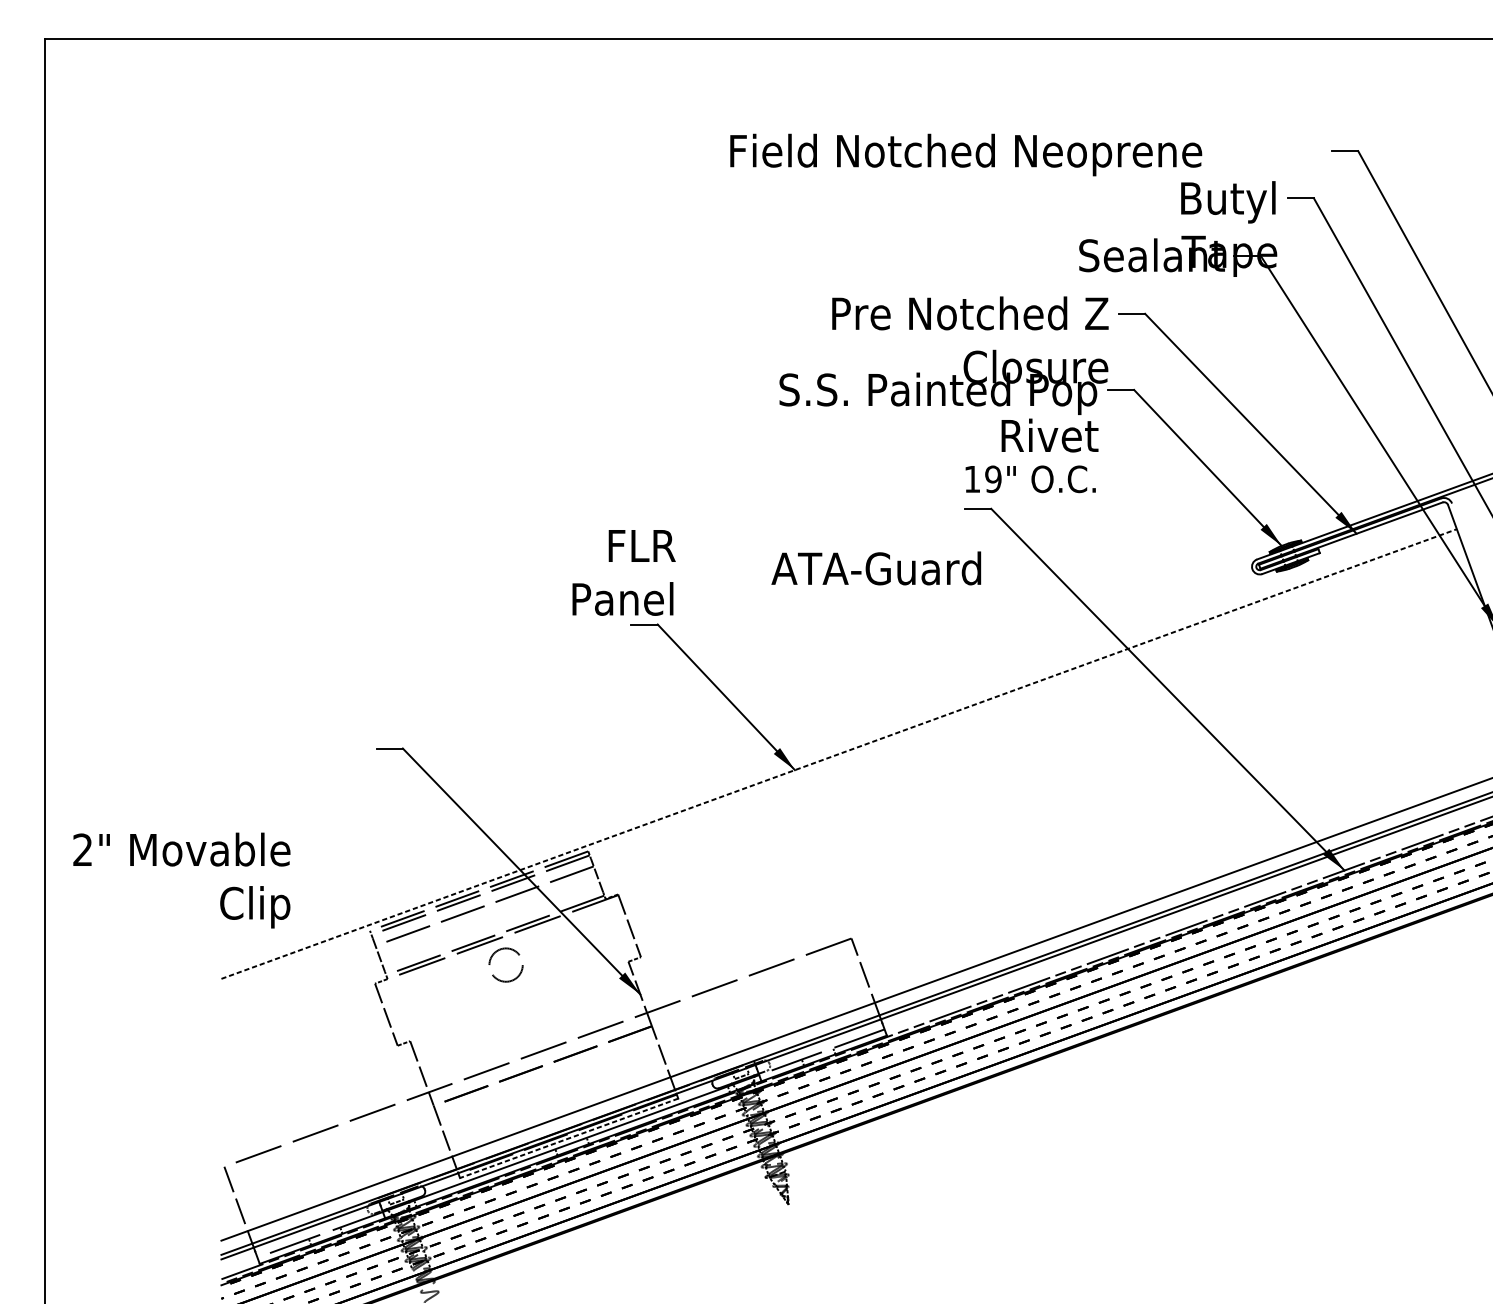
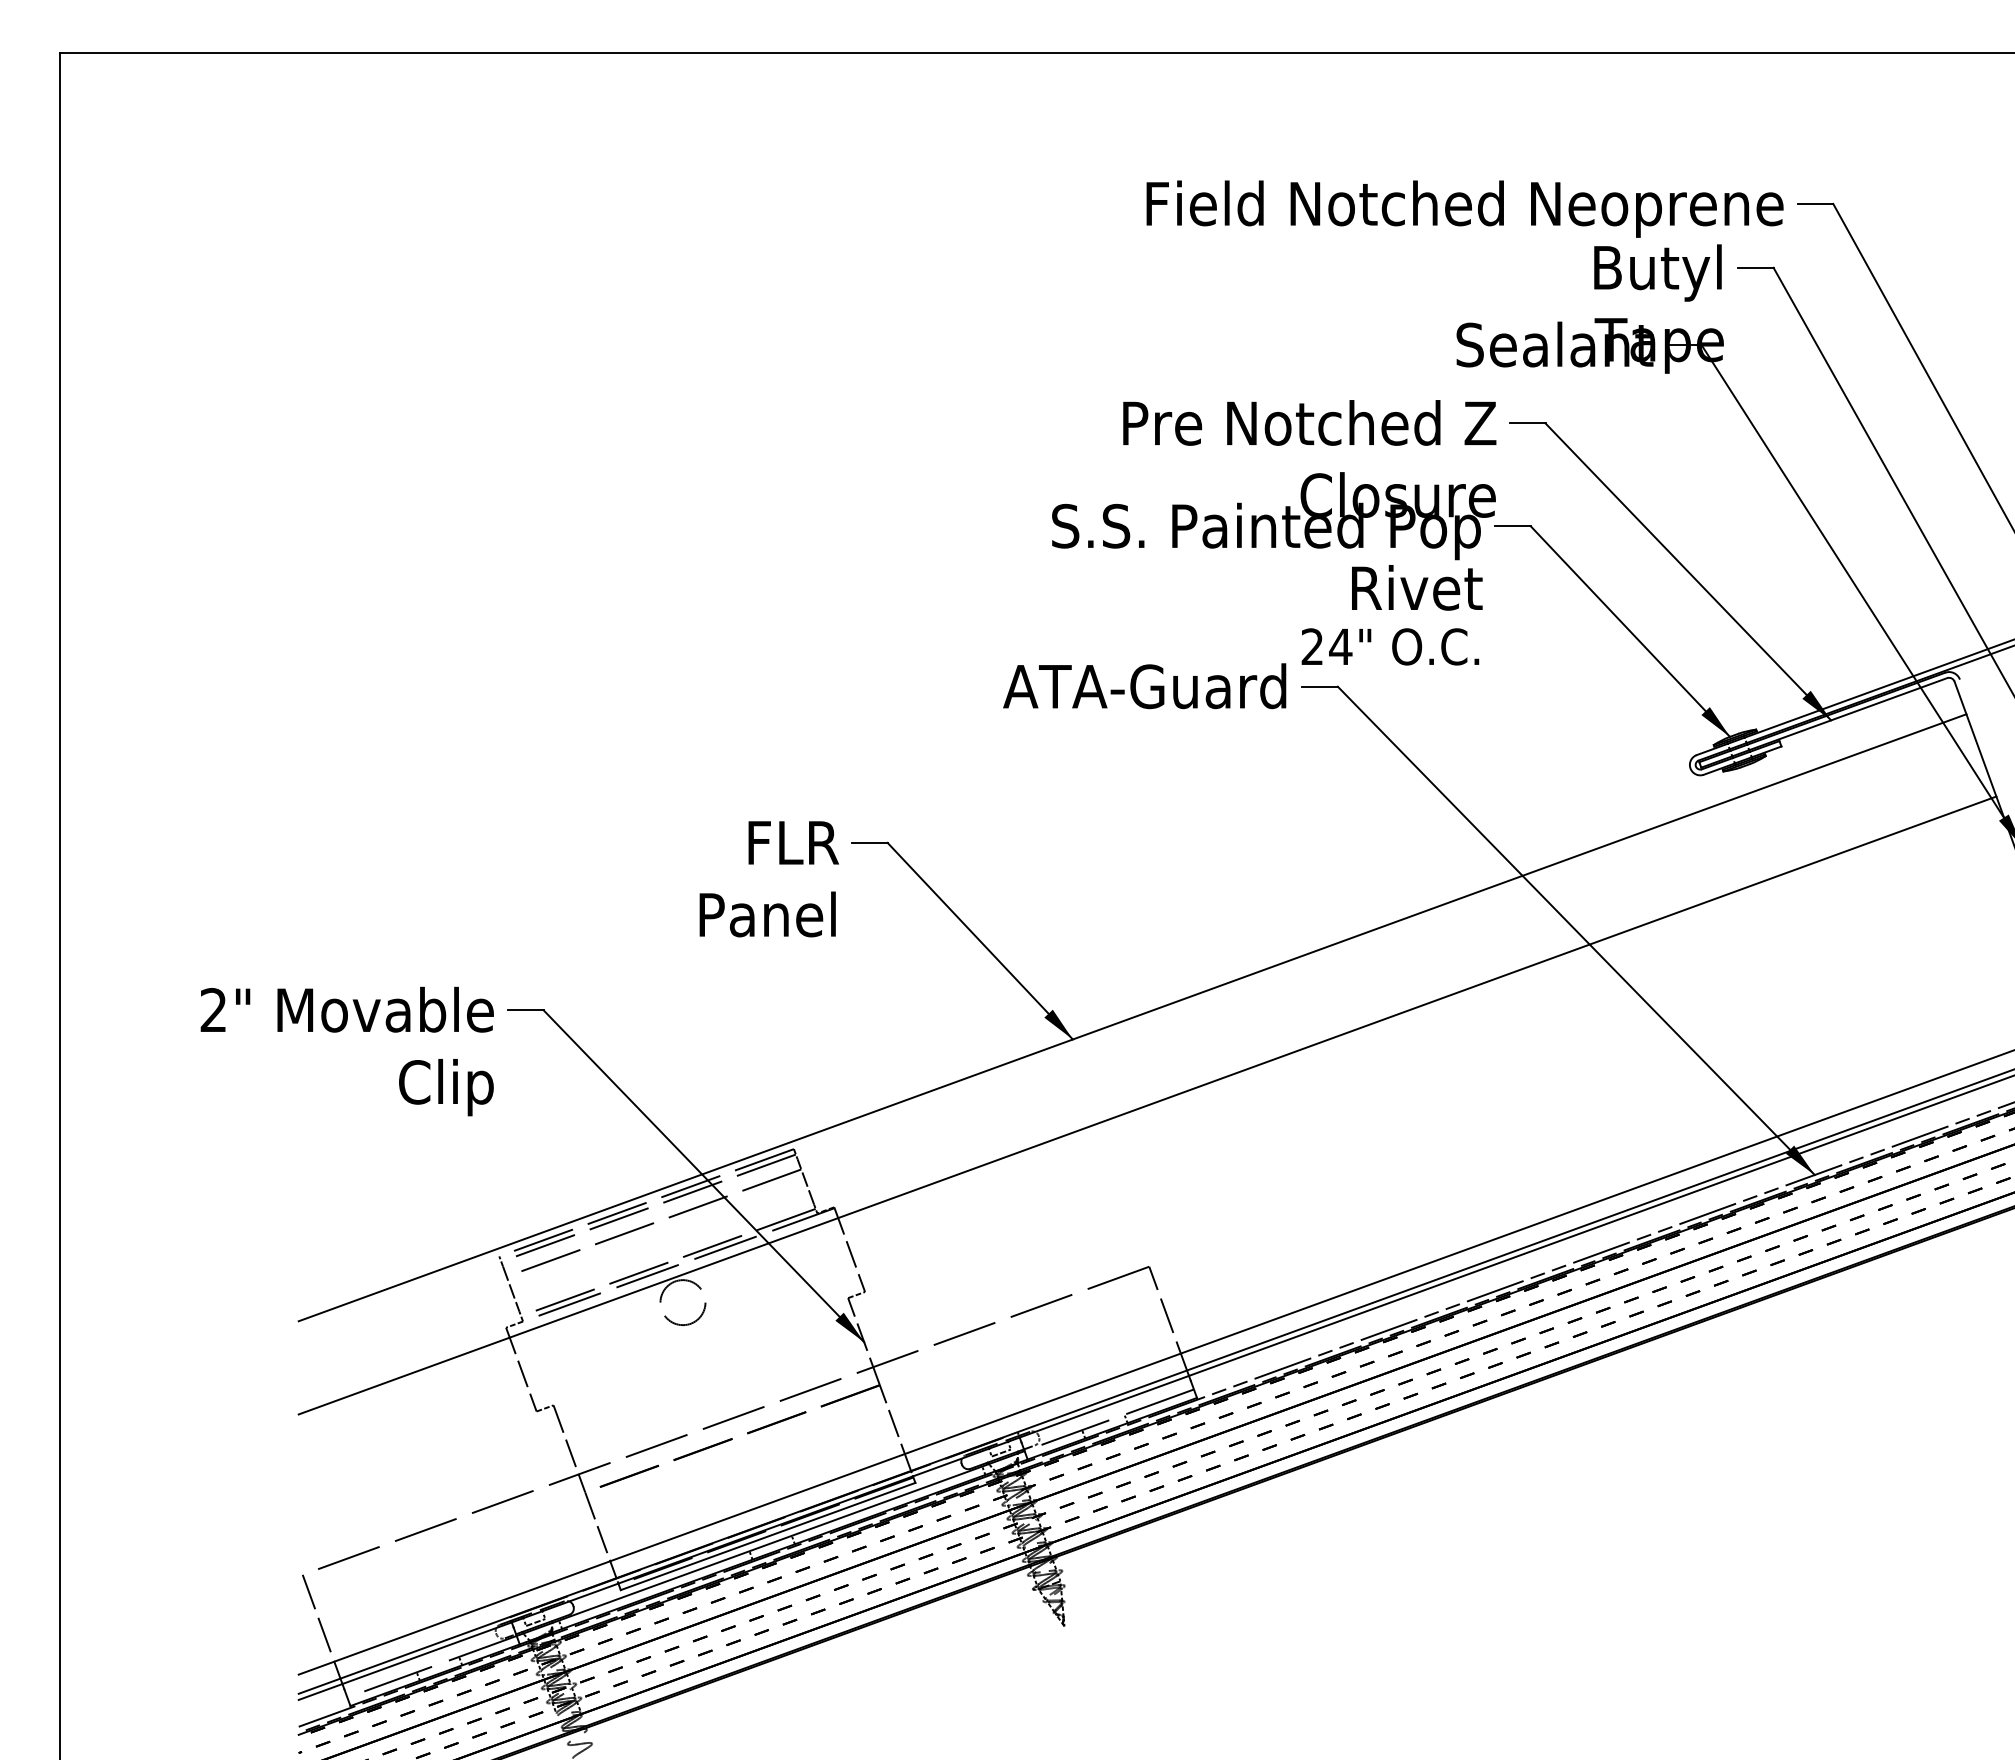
text: (965, 154) -> (1464, 208), moved
text: (982, 479) -> (1326, 646), 19" -> 24"
text: (876, 568) -> (1144, 686), moved
text: (624, 573) -> (769, 879), moved
line: (839, 753) -> (1133, 1017), dashed -> solid
line: (850, 819) -> (1147, 1105), added
text: (181, 880) -> (346, 1051), moved
line: (569, 1138) -> (768, 1536), dashed -> solid

